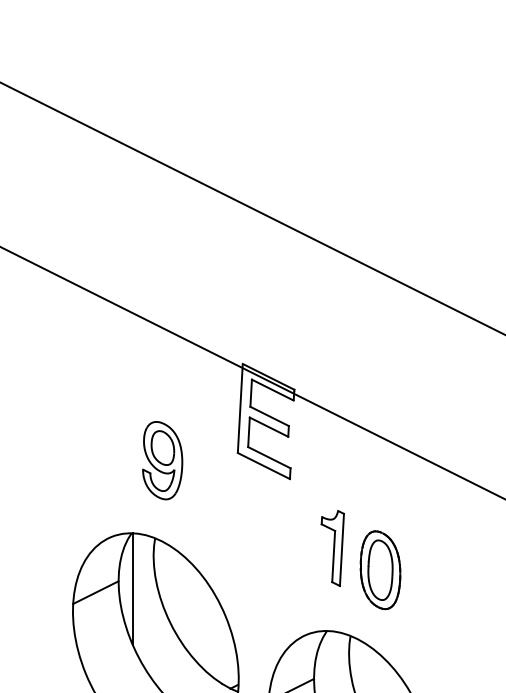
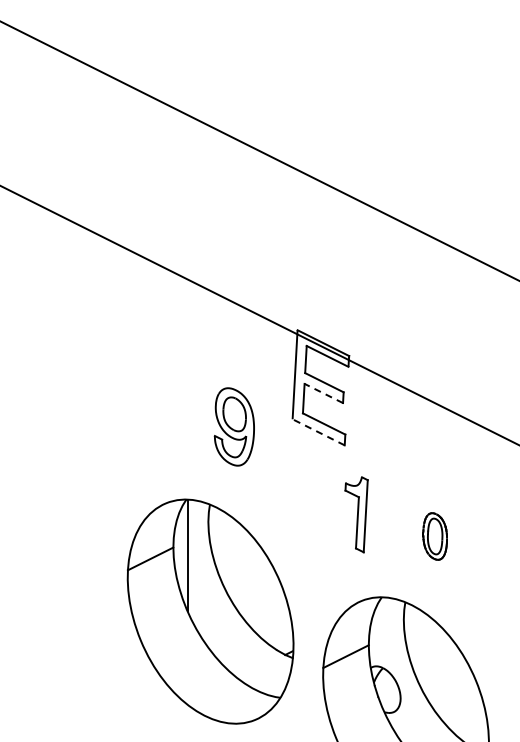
line: (268, 427) -> (323, 393), solid -> dashed
part: (161, 460) -> (233, 426), moved
line: (263, 466) -> (318, 432), solid -> dashed
part: (332, 548) -> (356, 514), moved
part: (379, 570) -> (434, 536), size x0.6

